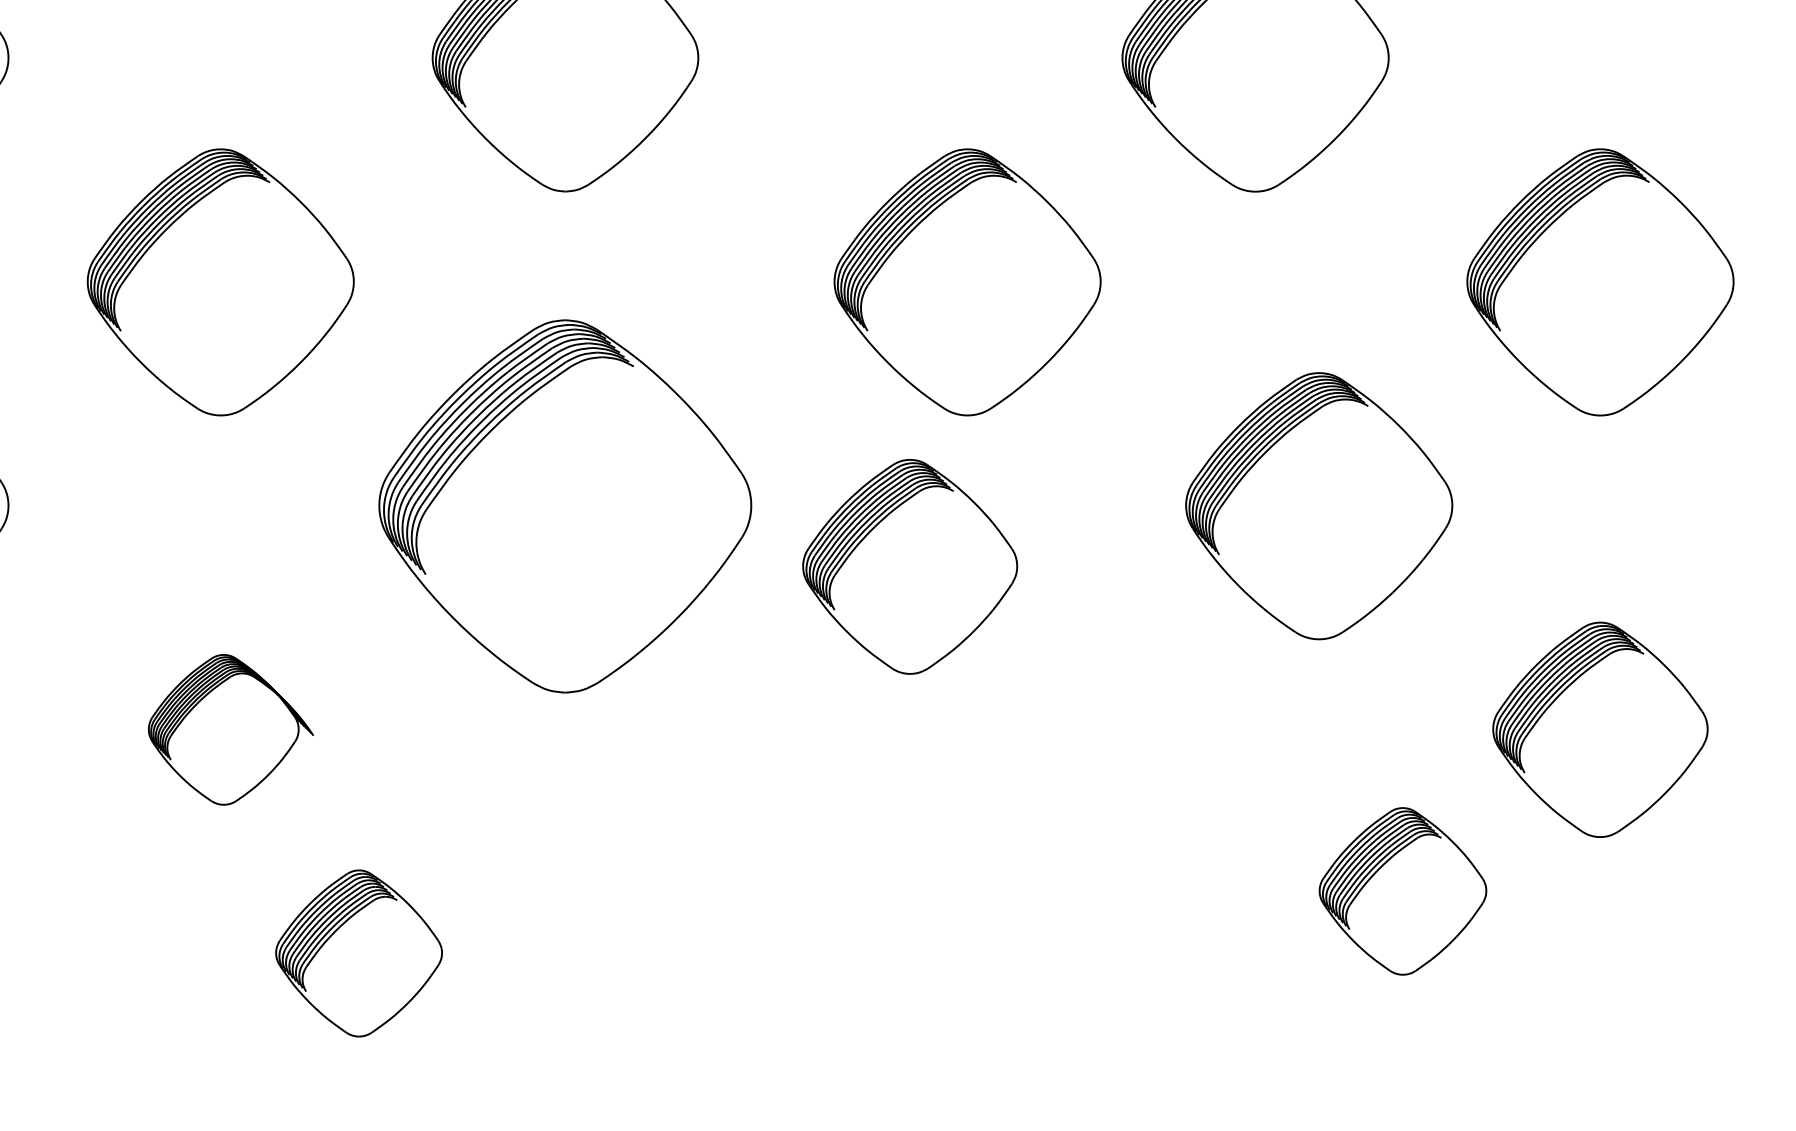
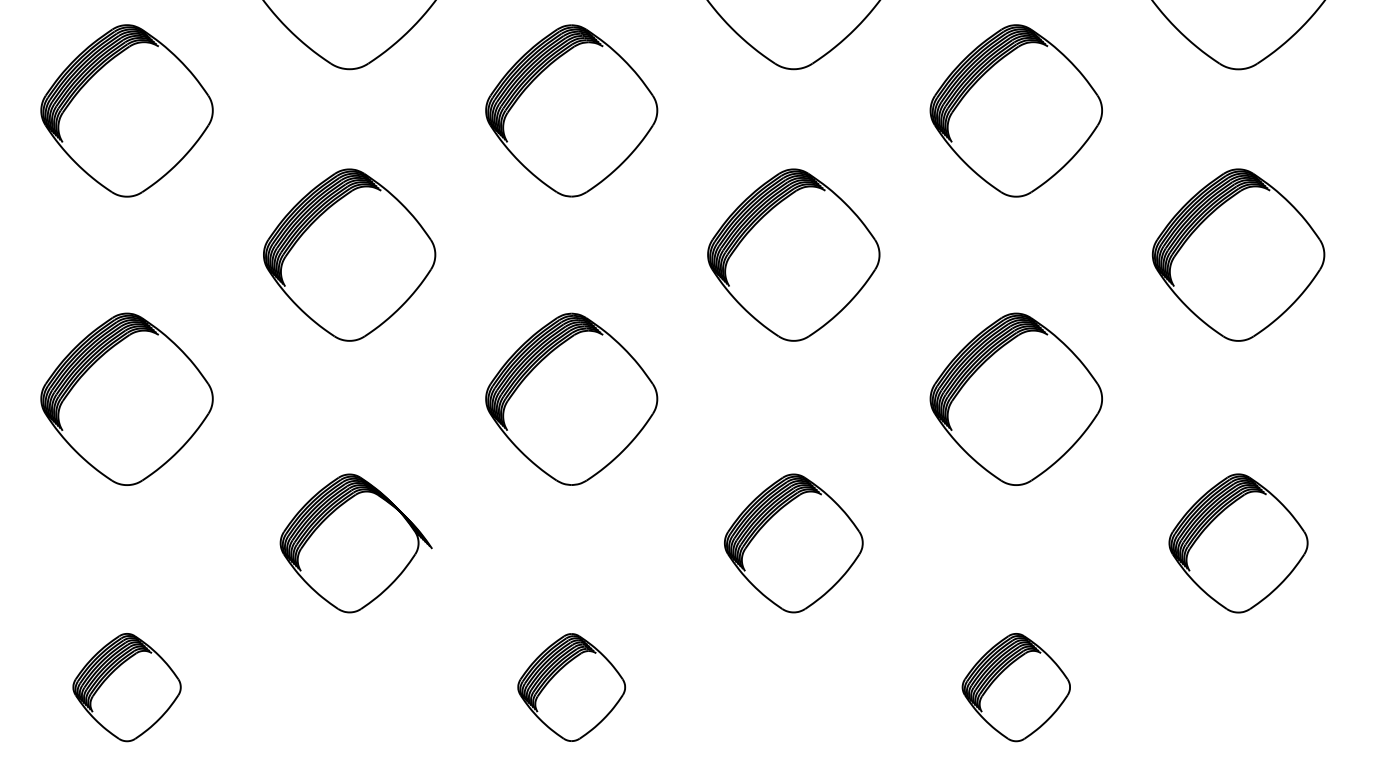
part: (967, 281) -> (793, 254), moved
part: (565, 504) -> (571, 398), size x0.71
part: (1317, 504) -> (1015, 398), moved
part: (909, 566) -> (793, 543), moved
part: (229, 729) -> (355, 543), size x1.43
part: (1401, 891) -> (1015, 687), moved
part: (358, 953) -> (571, 687), moved

